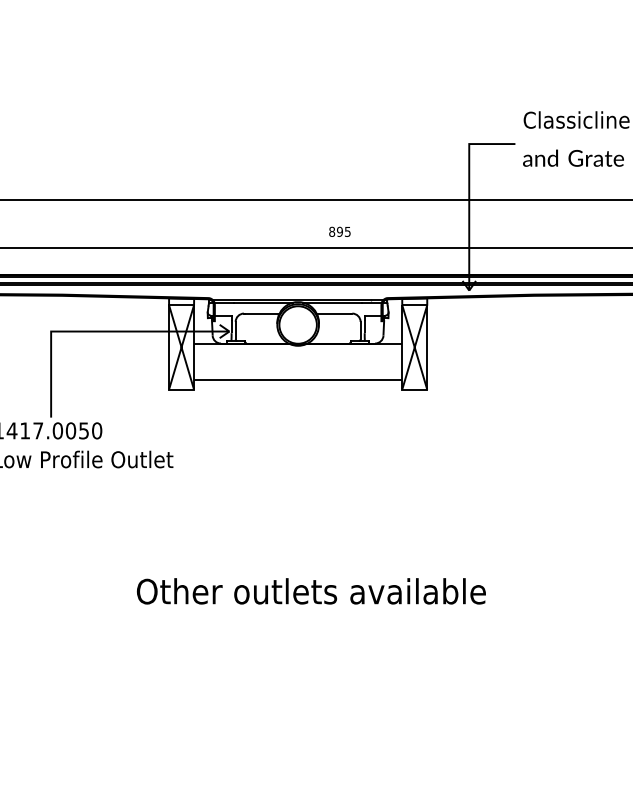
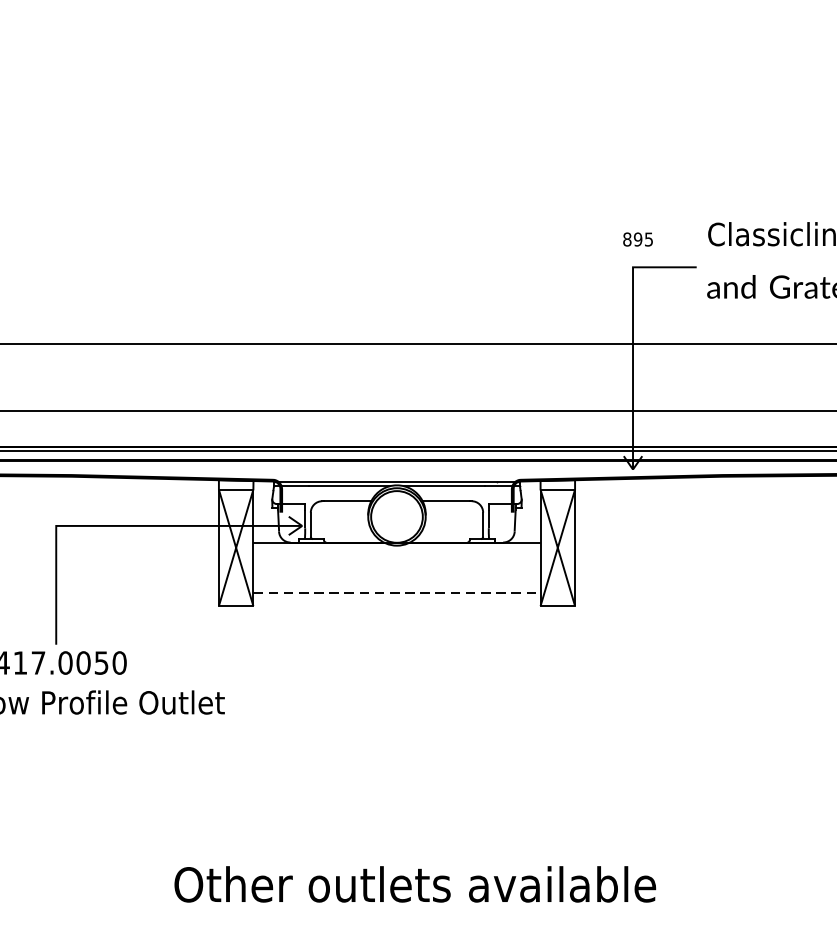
text: (339, 231) -> (637, 238), moved
line: (298, 380) -> (397, 593), solid -> dashed

